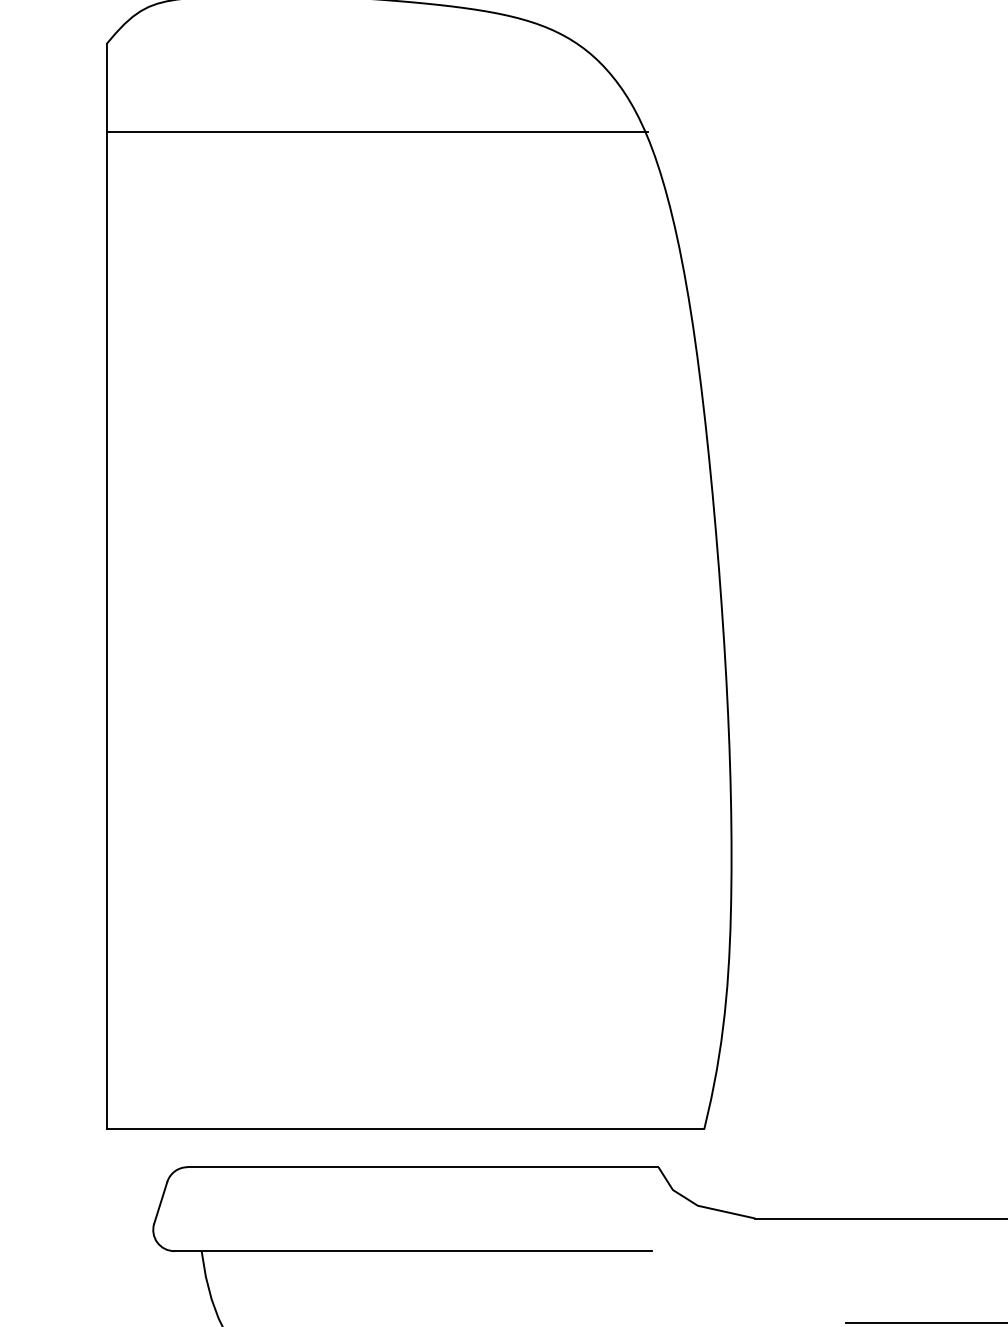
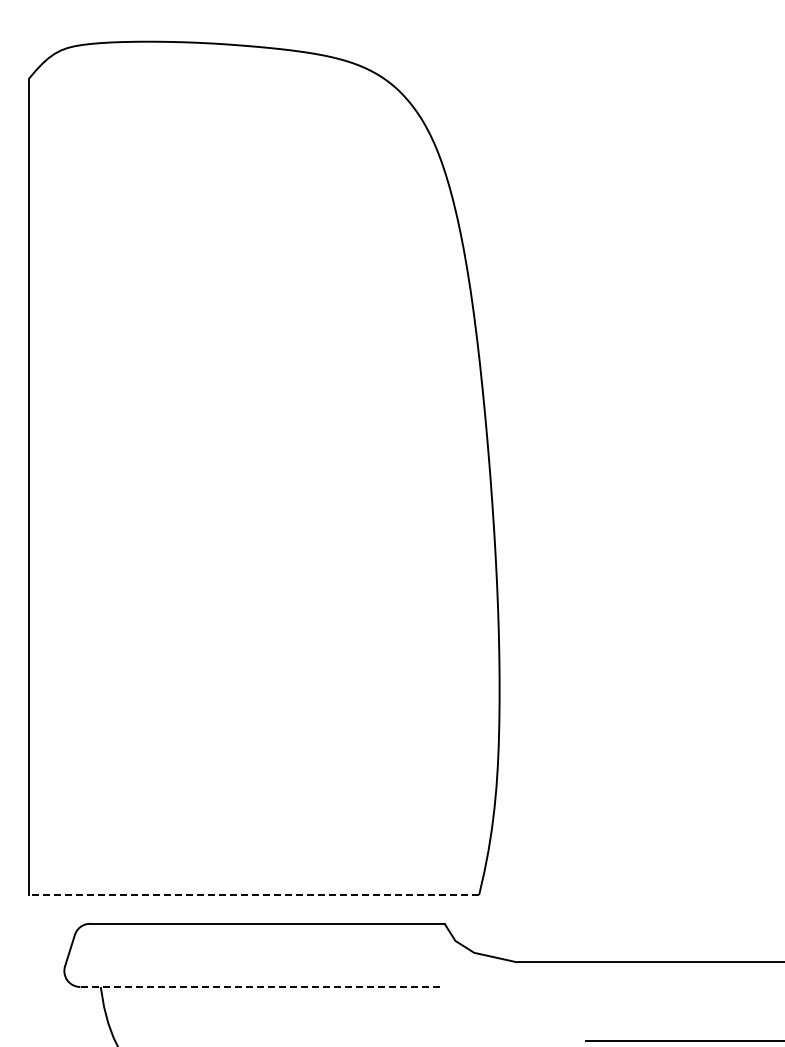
line: (376, 131) -> (232, 144), removed
line: (405, 1129) -> (254, 895), solid -> dashed
line: (412, 1251) -> (259, 987), solid -> dashed

